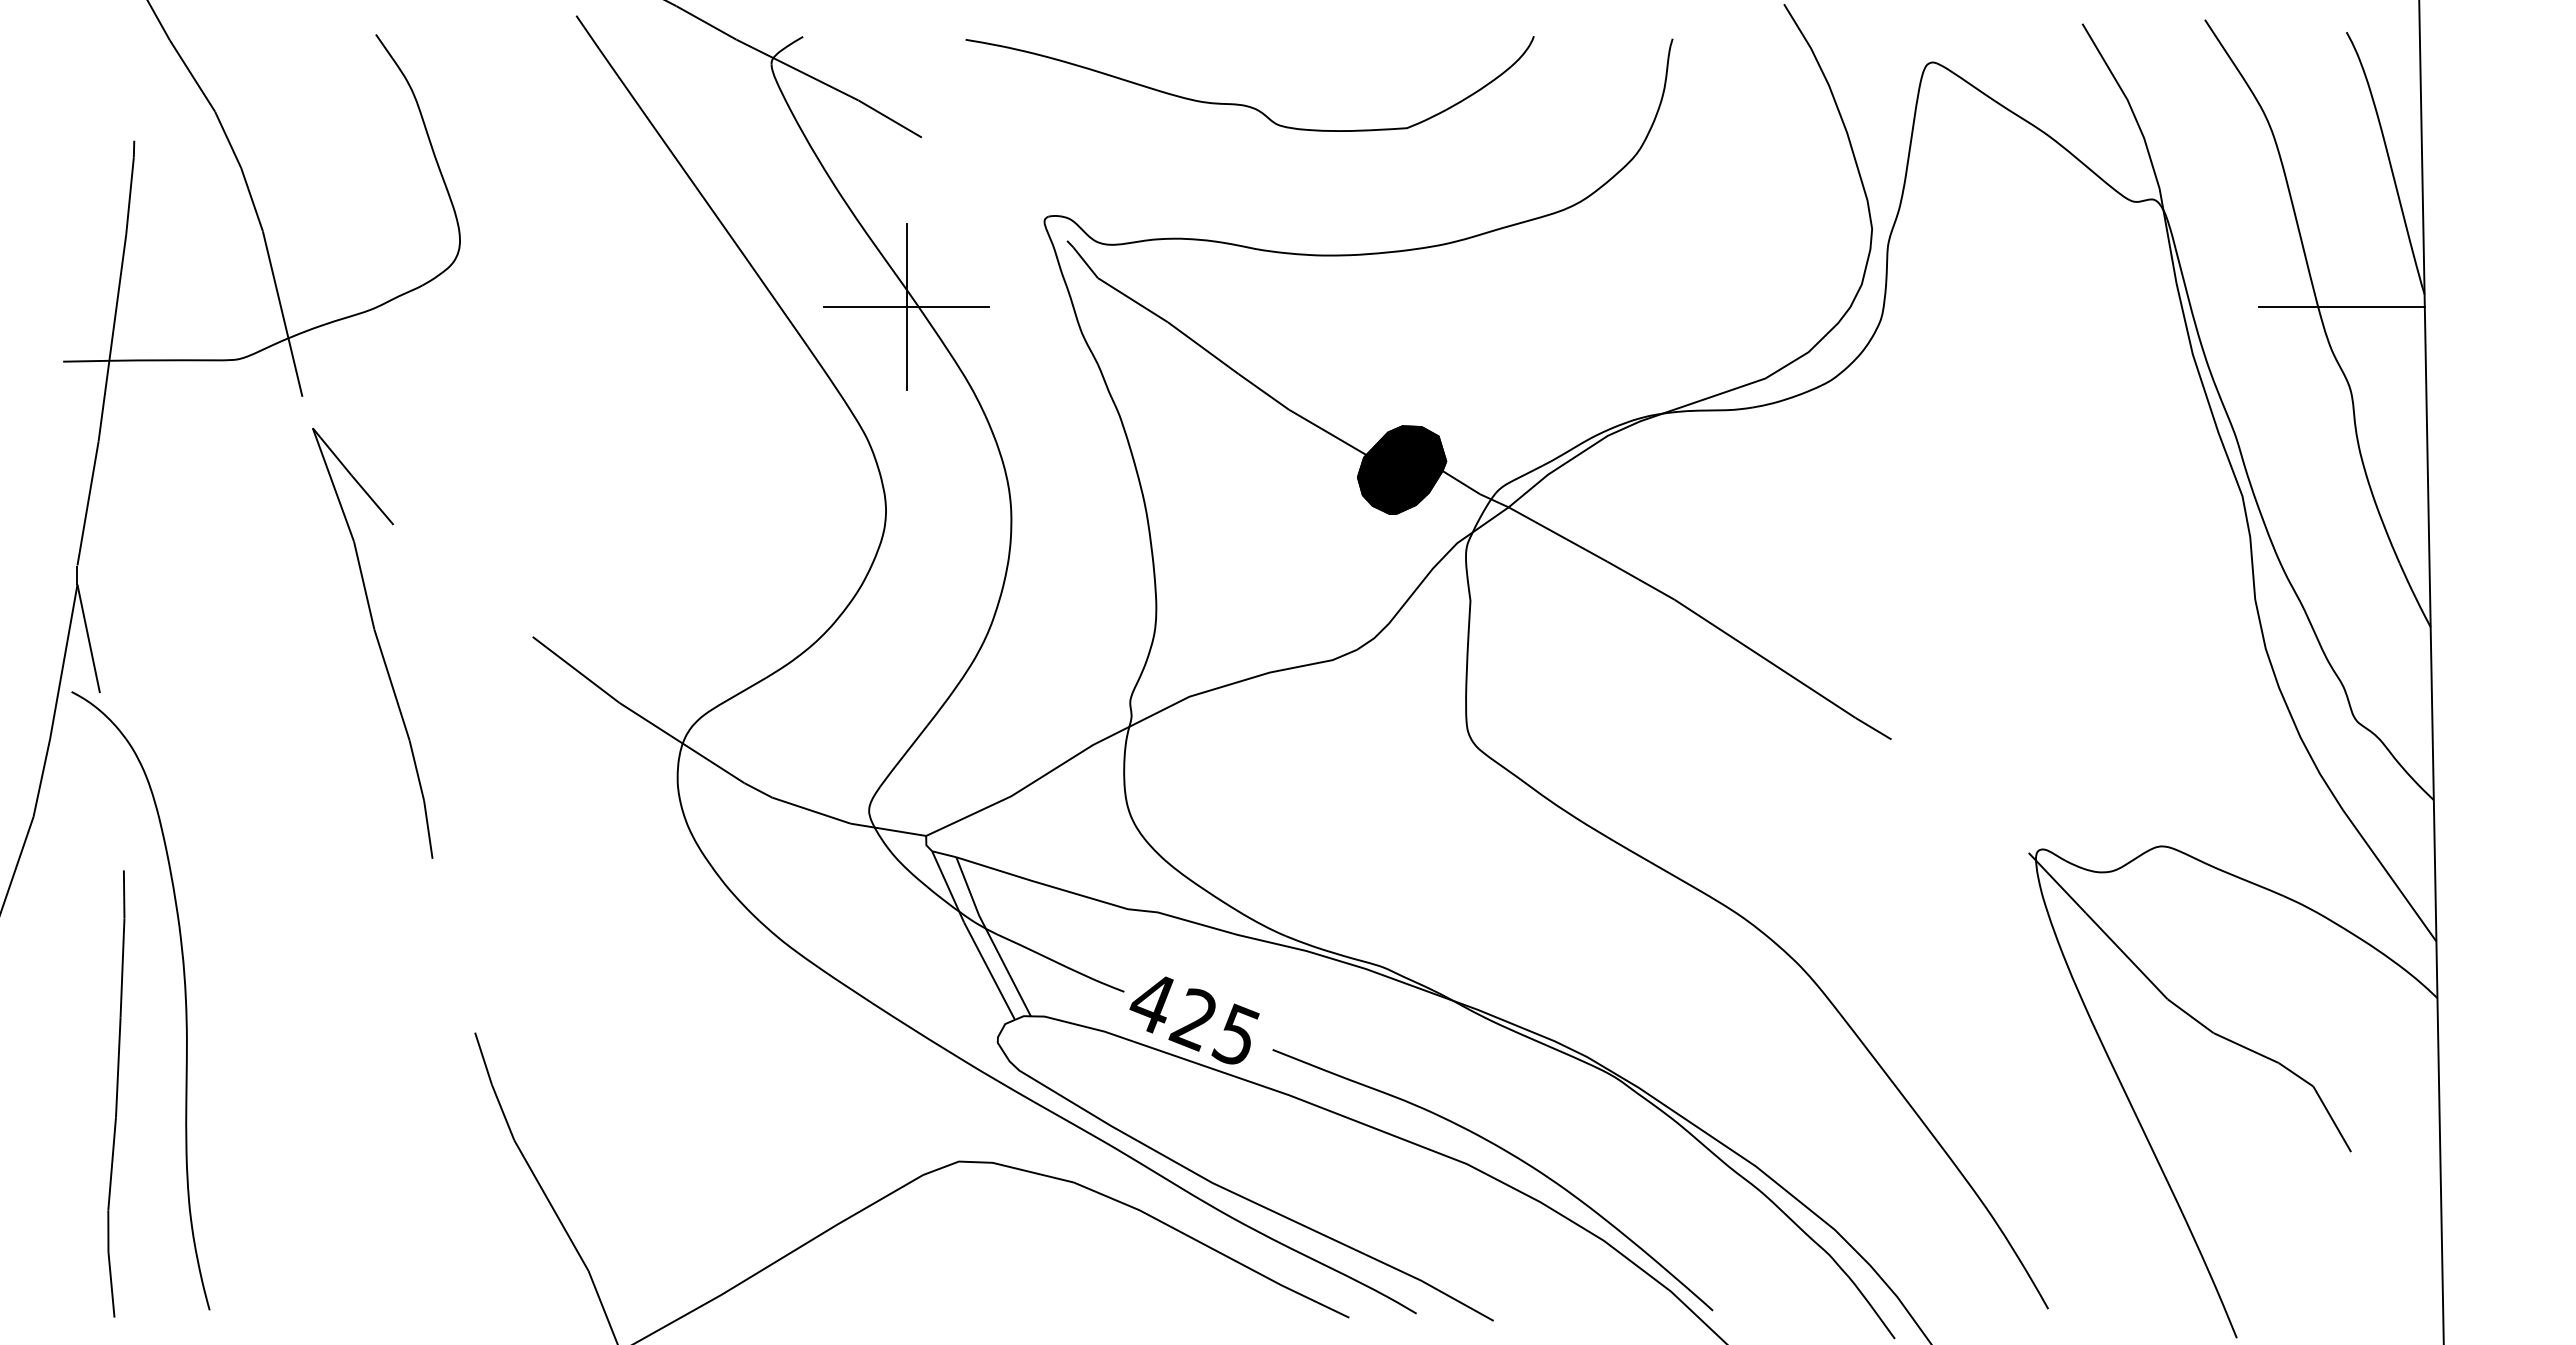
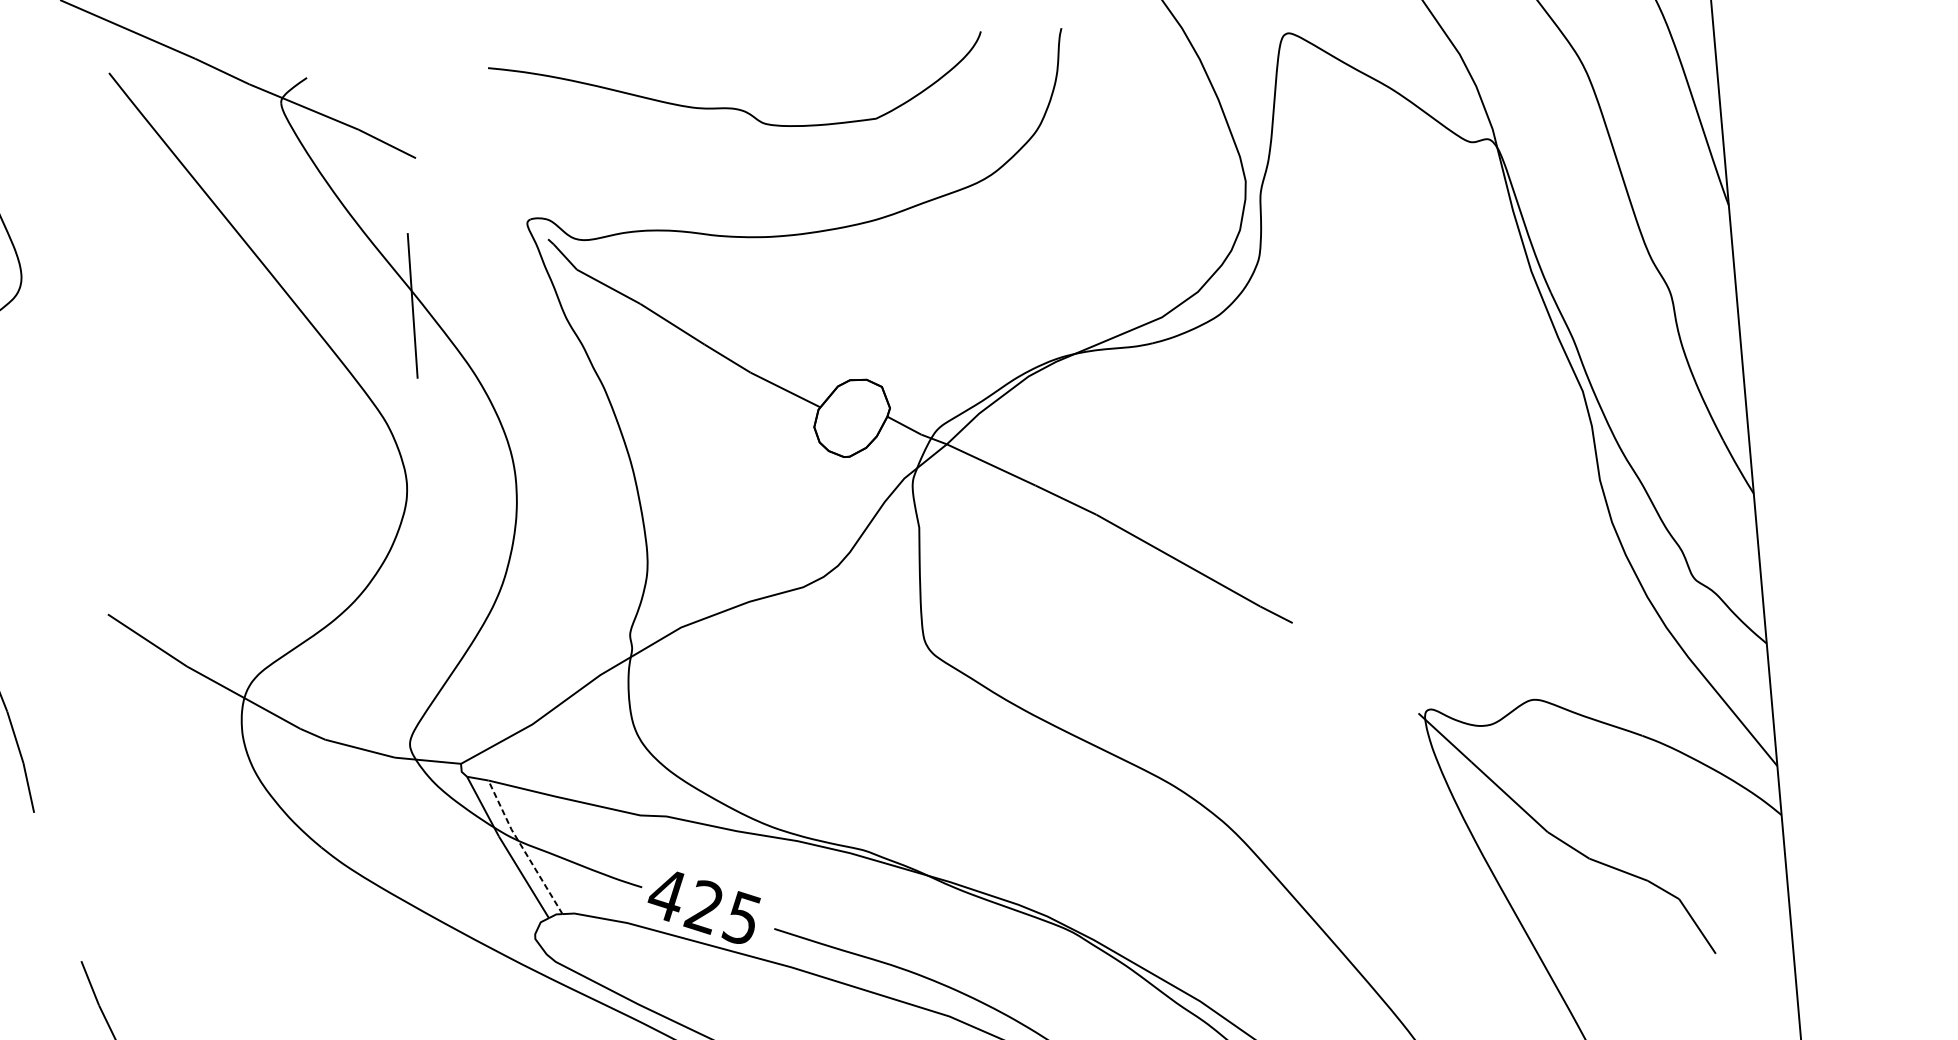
curve: (1244, 104) -> (733, 107), moved
line: (906, 306) -> (412, 305), removed
line: (2341, 306) -> (1657, 220), removed
fill: (1401, 469) -> (851, 417), removed
line: (990, 937) -> (522, 848), solid -> dashed

